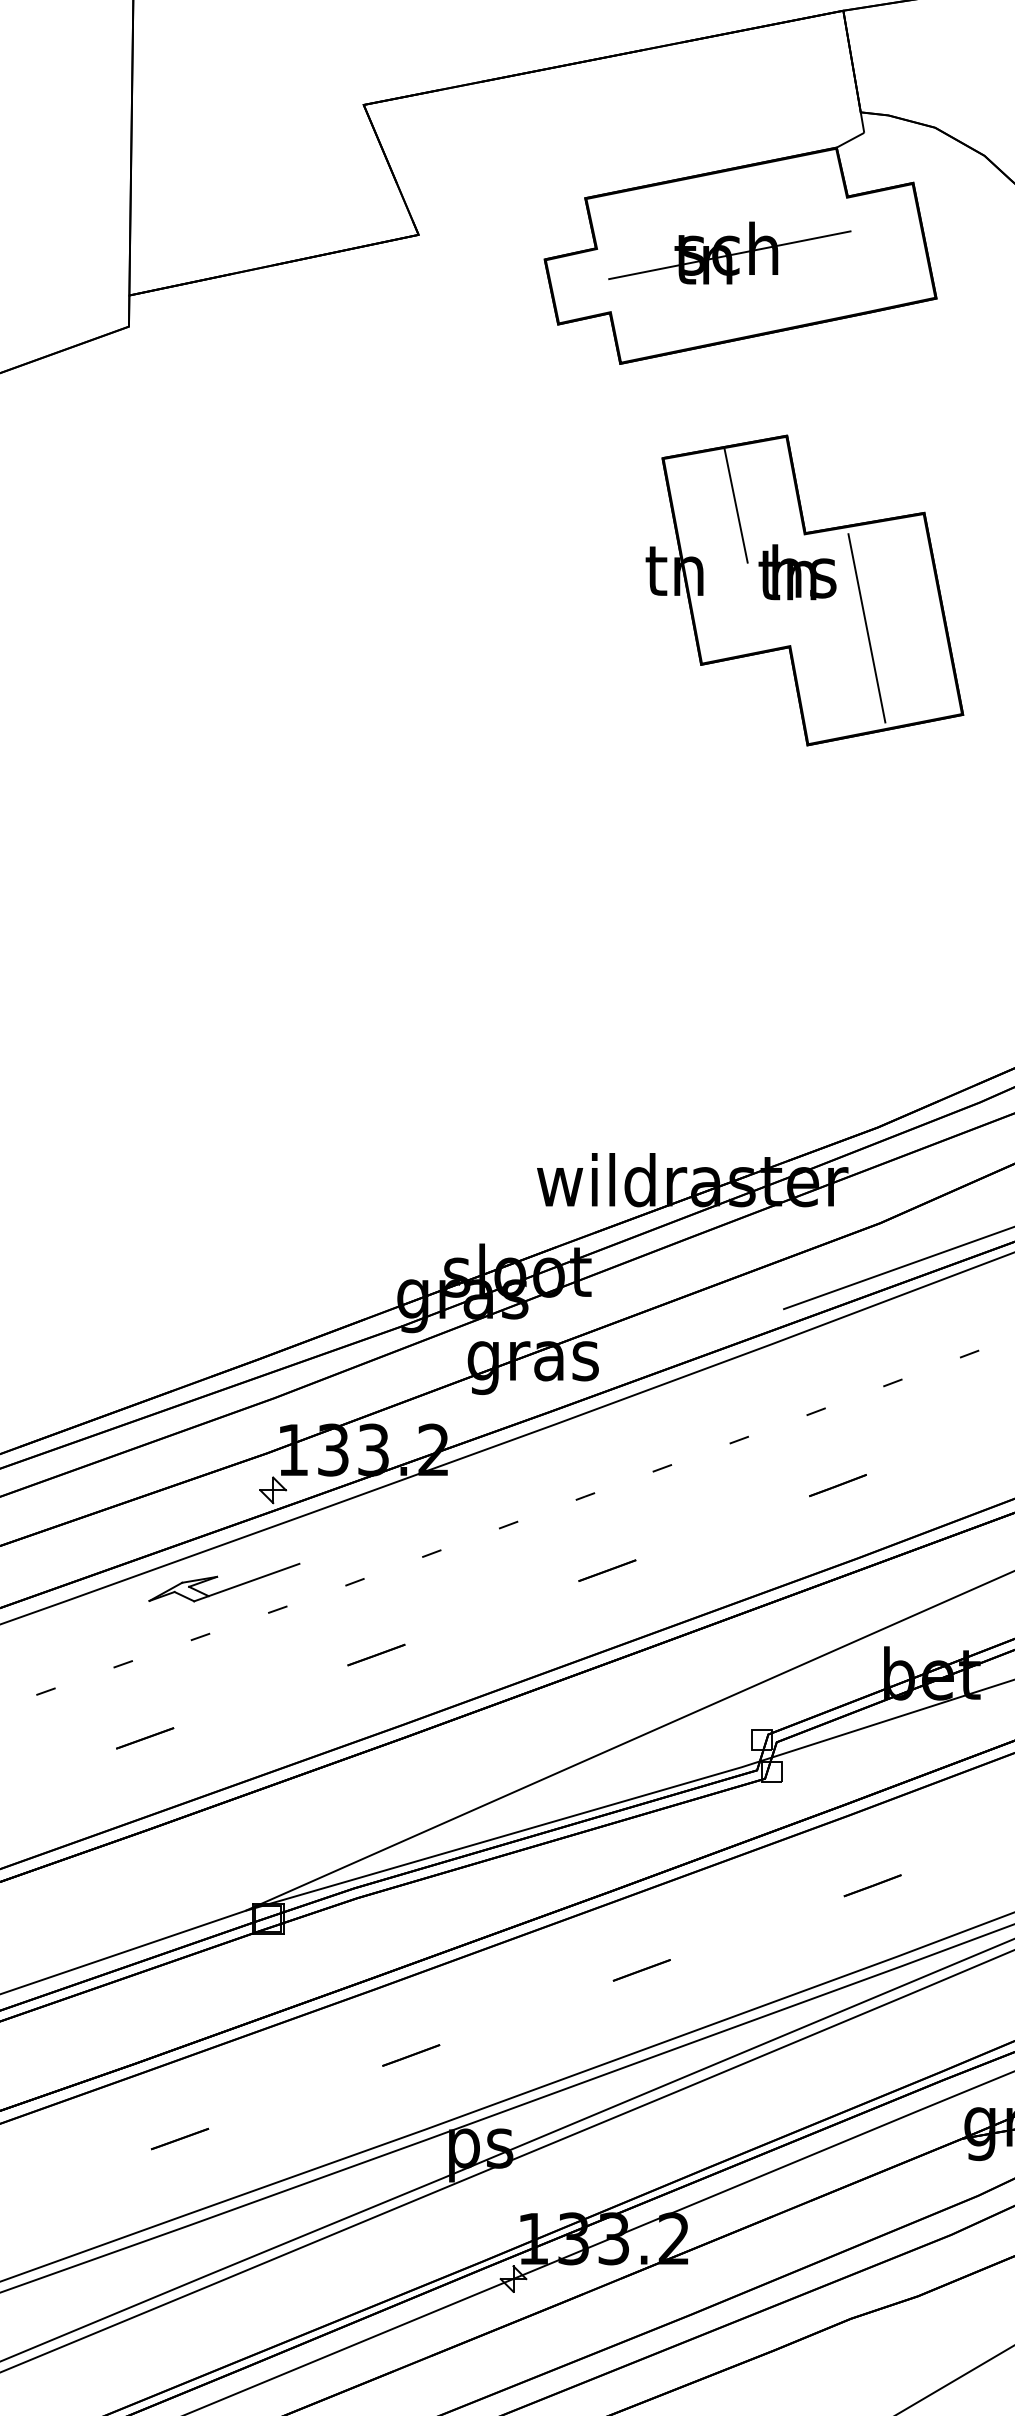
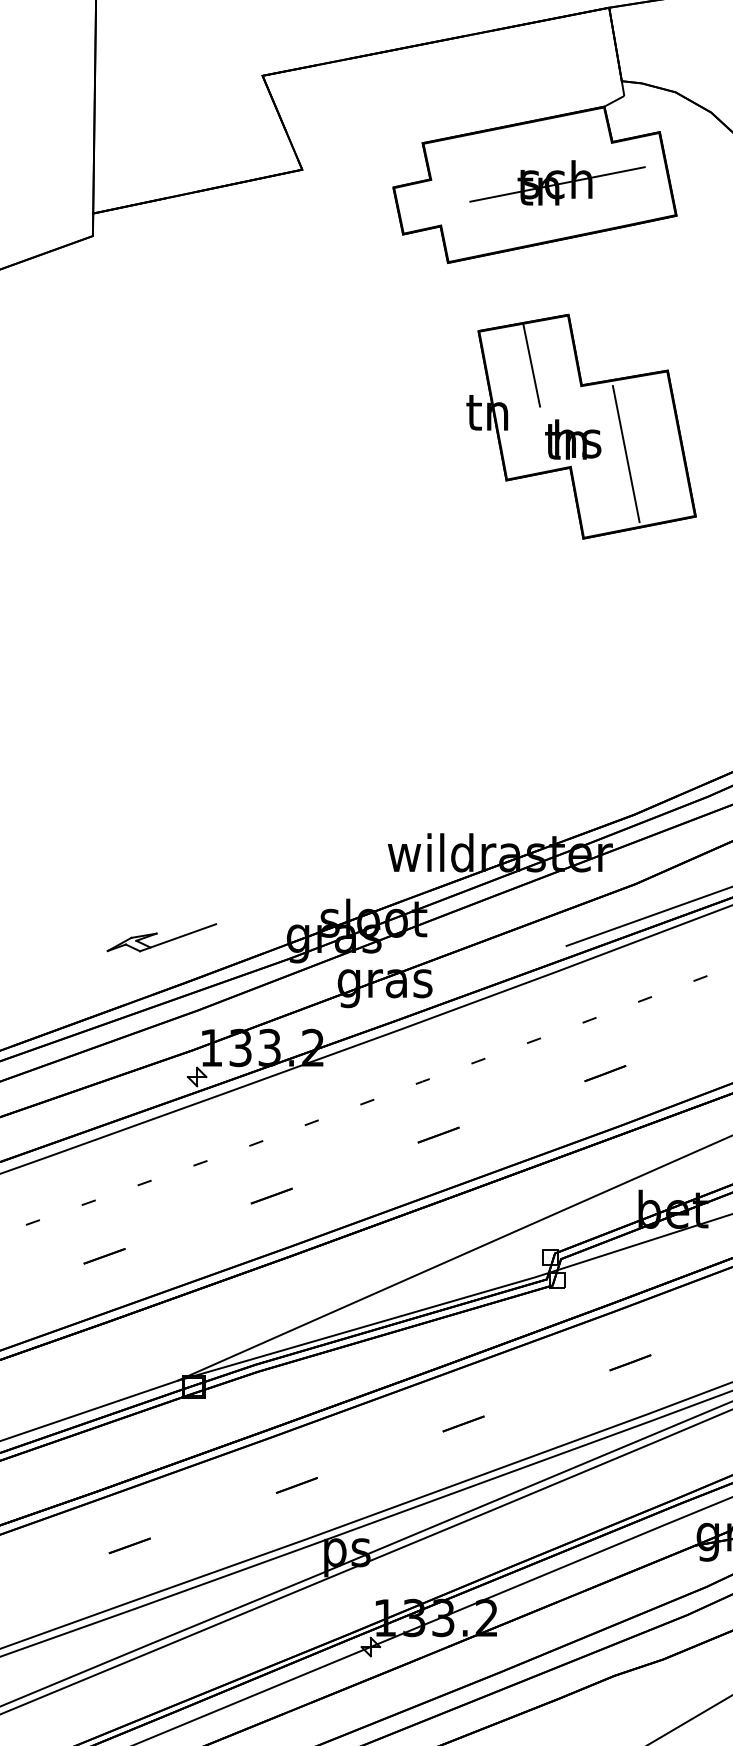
part: (729, 252) -> (557, 182), moved
text: (797, 572) -> (573, 439), moved
part: (226, 1588) -> (163, 942), moved

